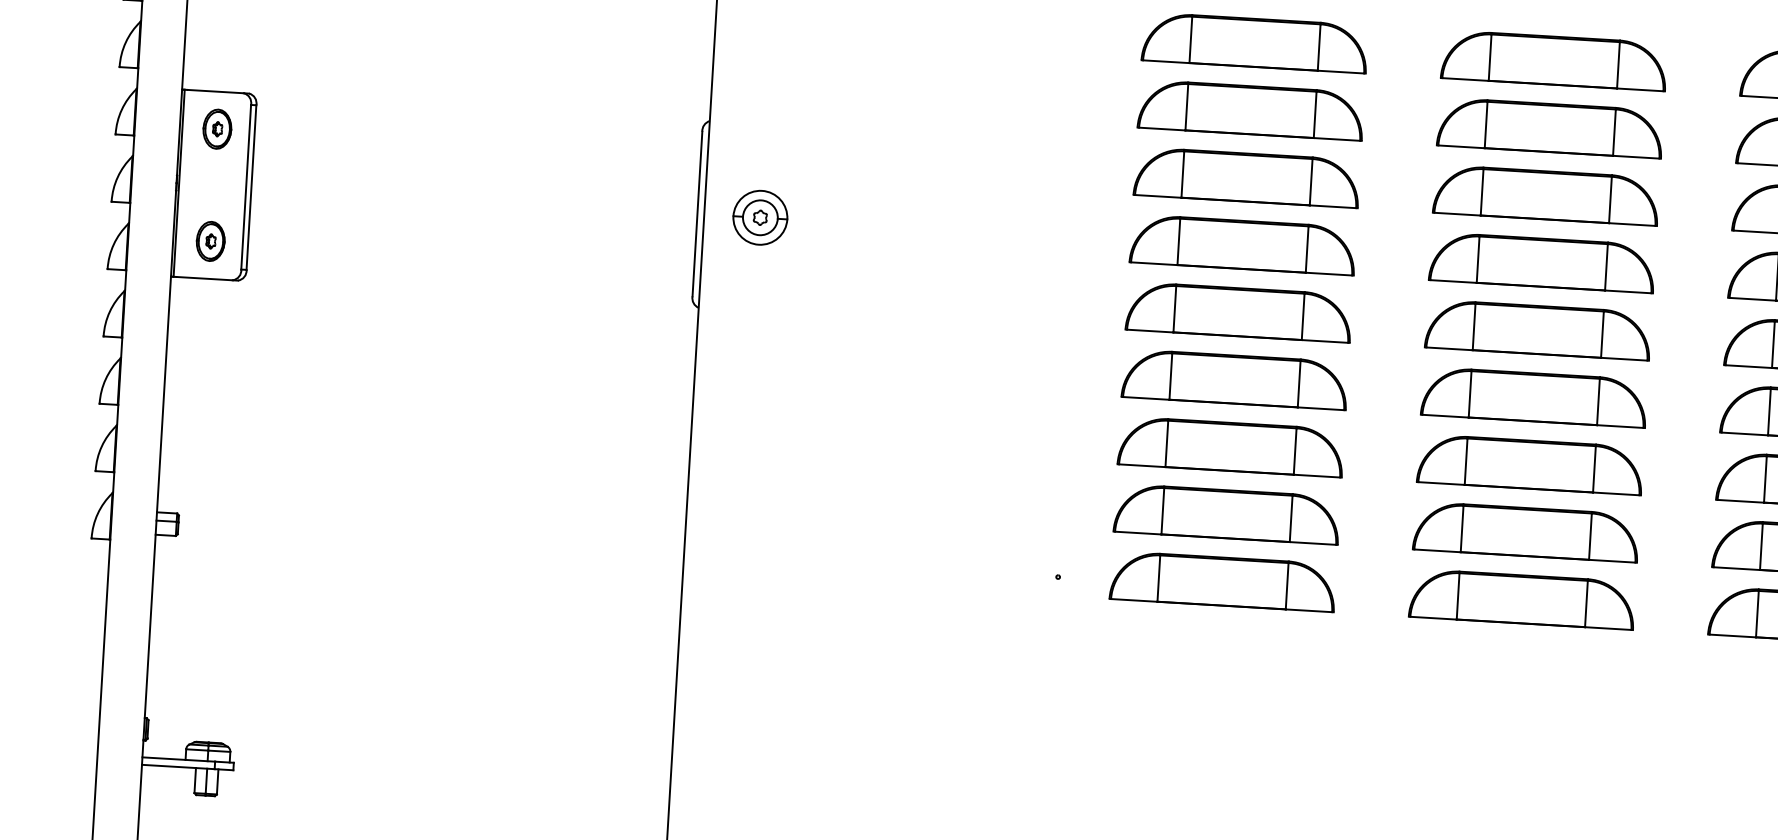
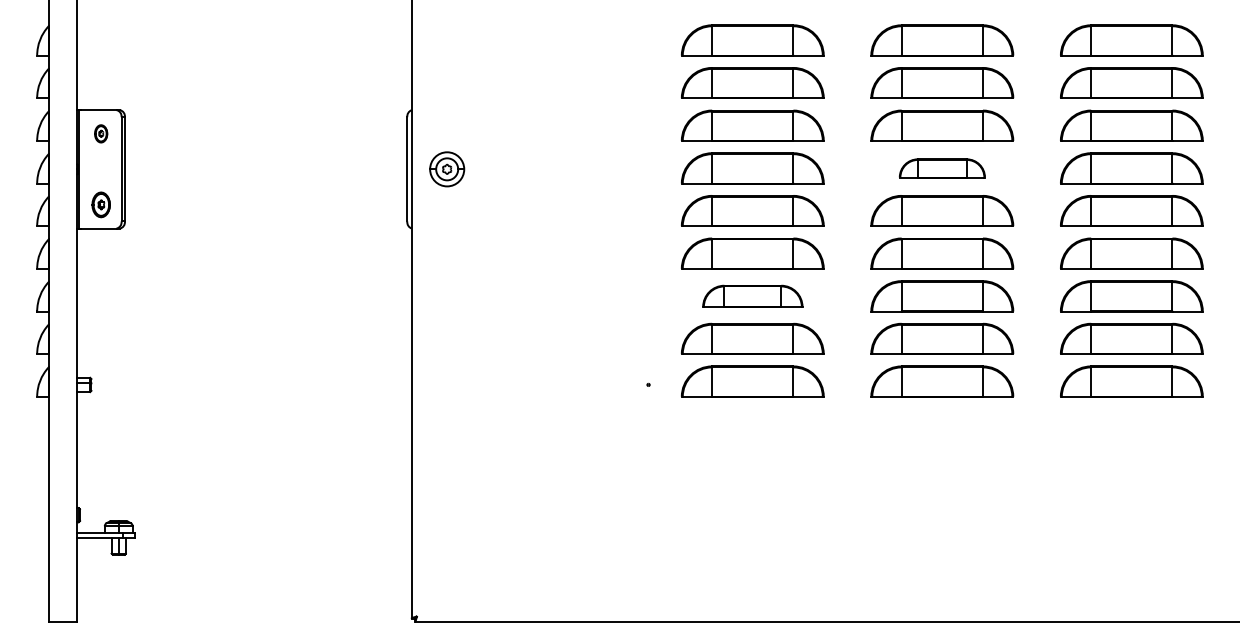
part: (216, 128) -> (100, 133), size x0.7
part: (1542, 262) -> (942, 168), size x0.6
part: (1230, 447) -> (752, 296), size x0.7

